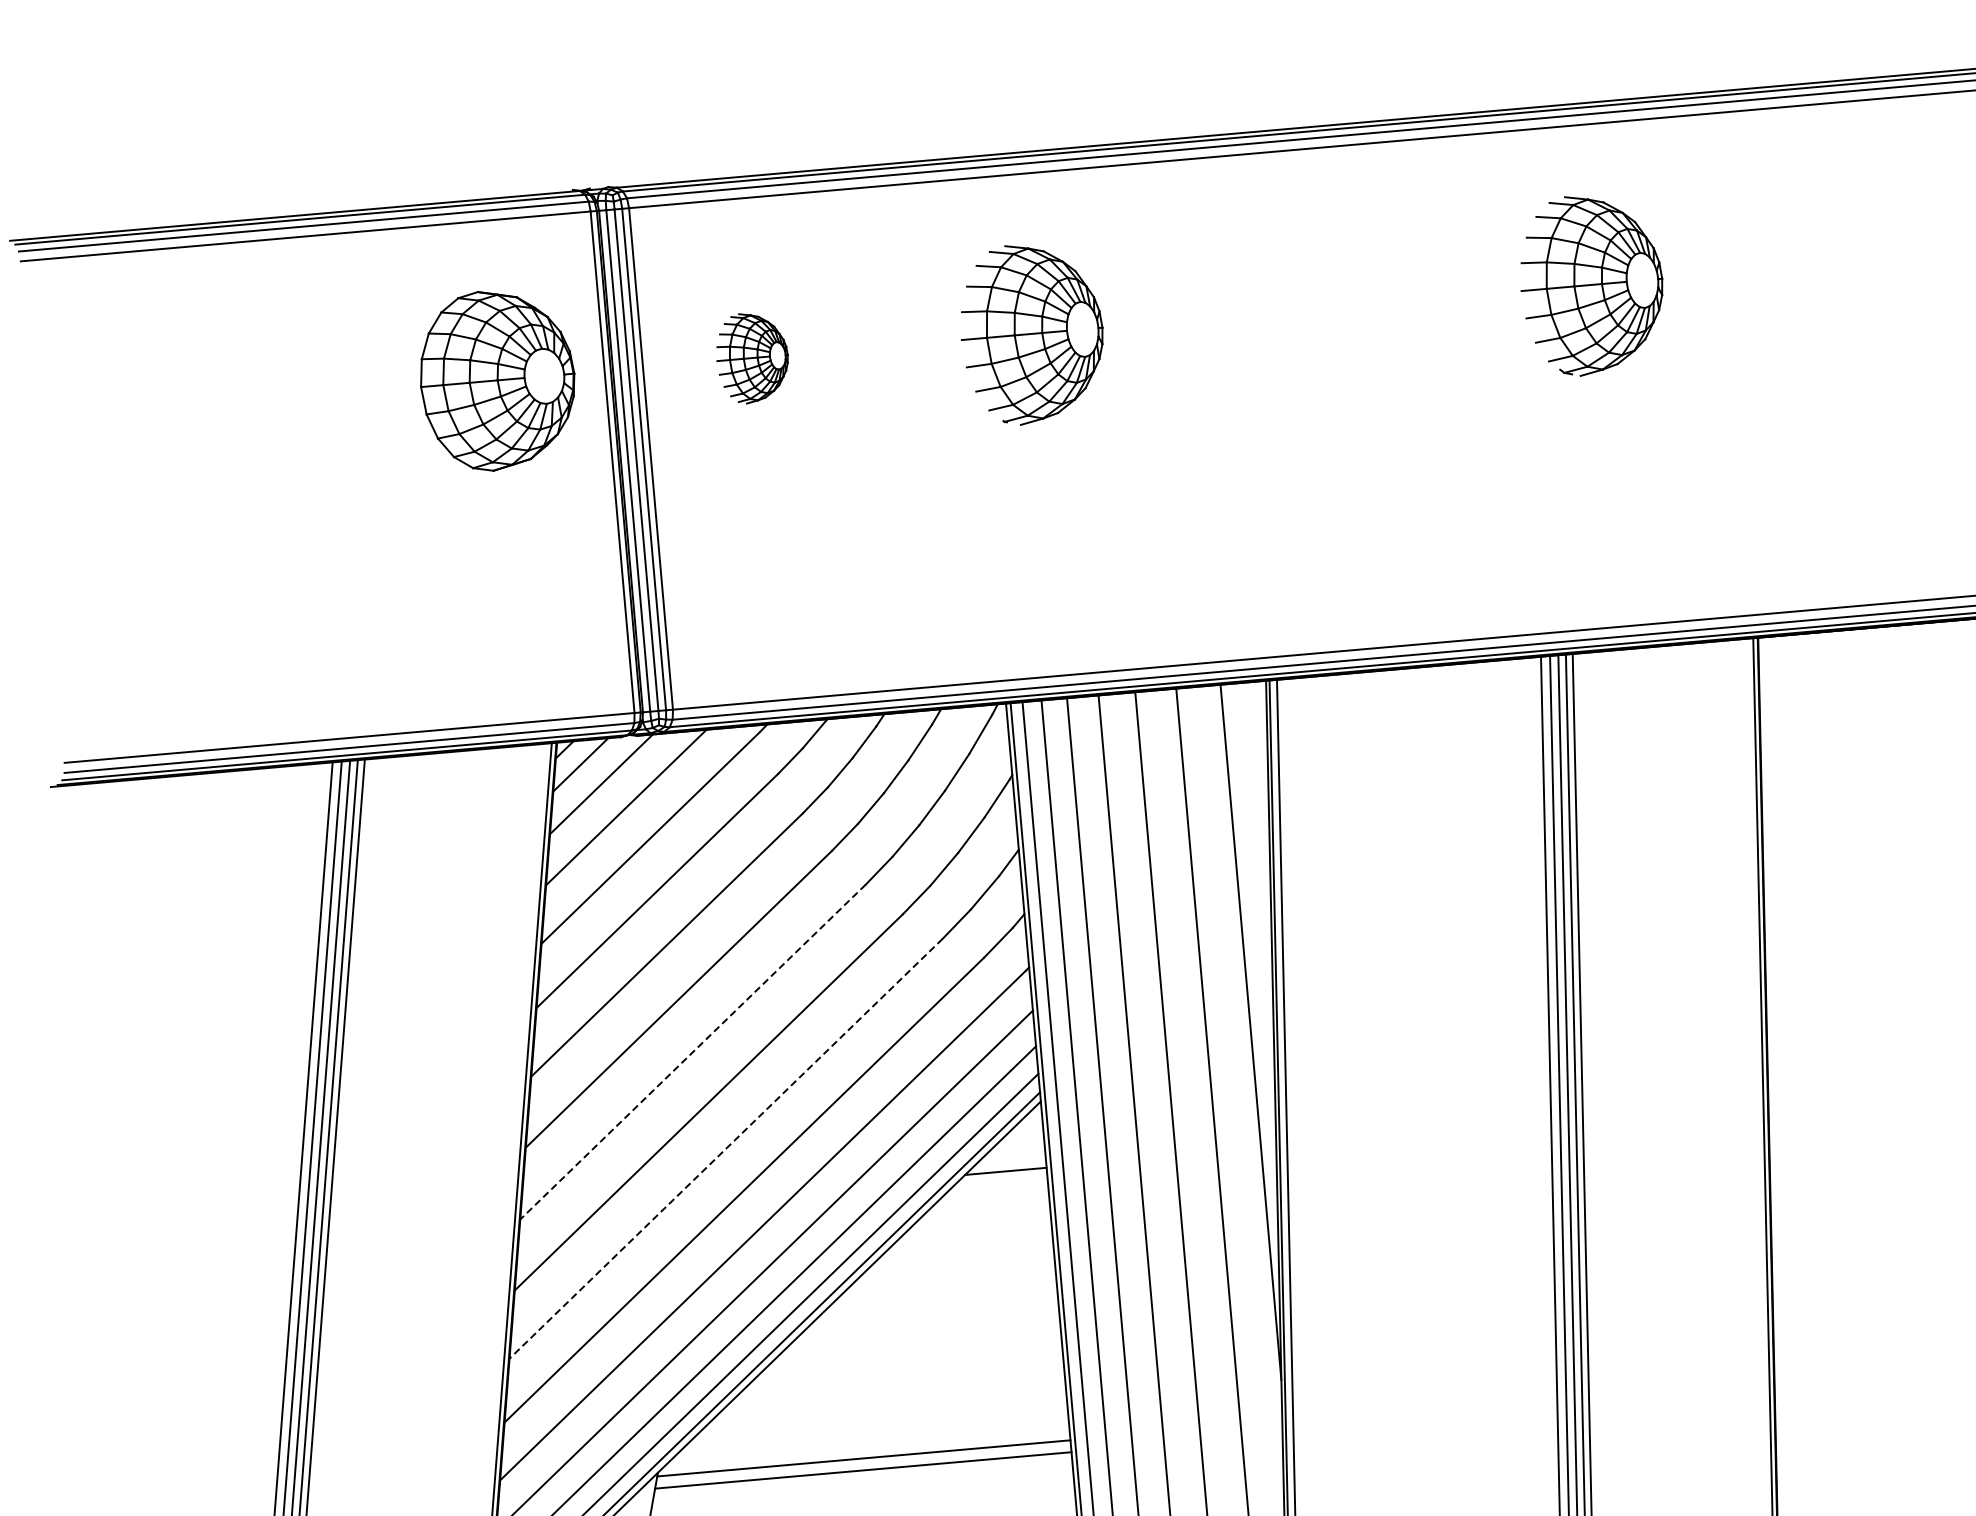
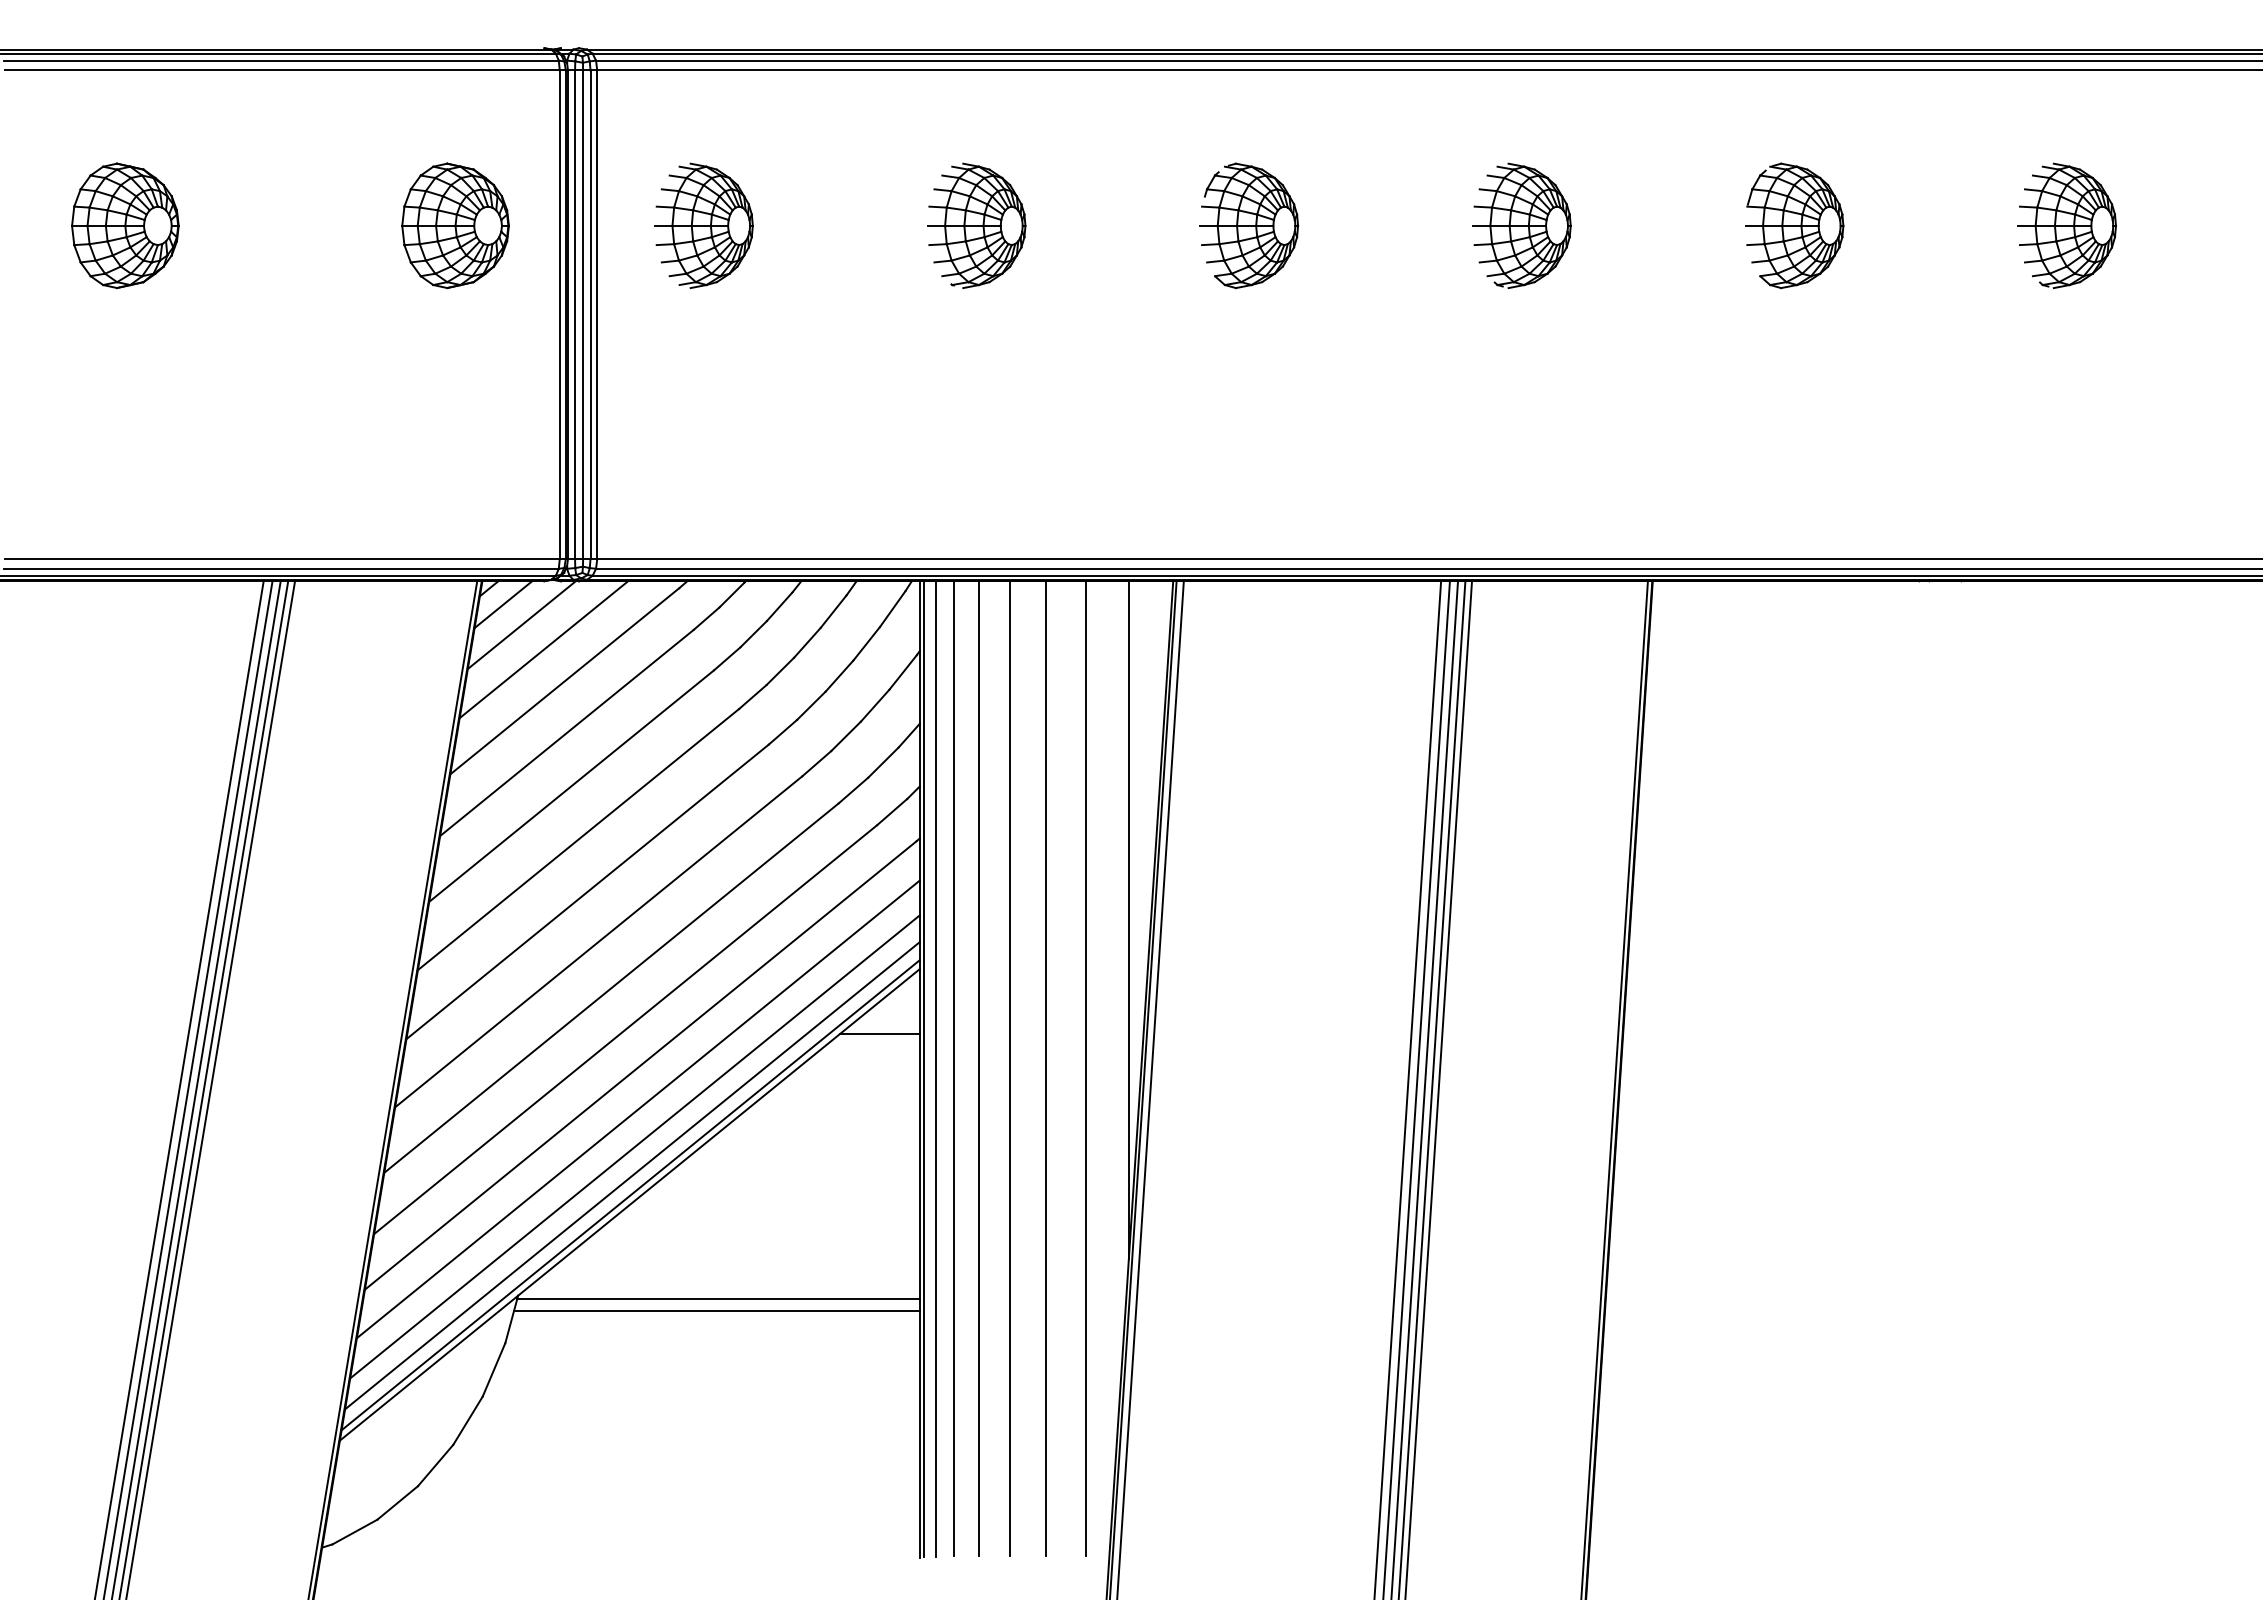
part: (1871, 259) -> (1794, 225), added
part: (1591, 284) -> (1521, 225), size x0.71
part: (1312, 308) -> (1249, 225), added
part: (1032, 333) -> (976, 225), size x0.71
part: (752, 357) -> (703, 225), size x1.43
part: (497, 380) -> (455, 225), size x0.71
part: (158, 409) -> (125, 225), added
line: (692, 1052) -> (587, 892), dashed -> solid
line: (726, 1149) -> (611, 988), dashed -> solid

